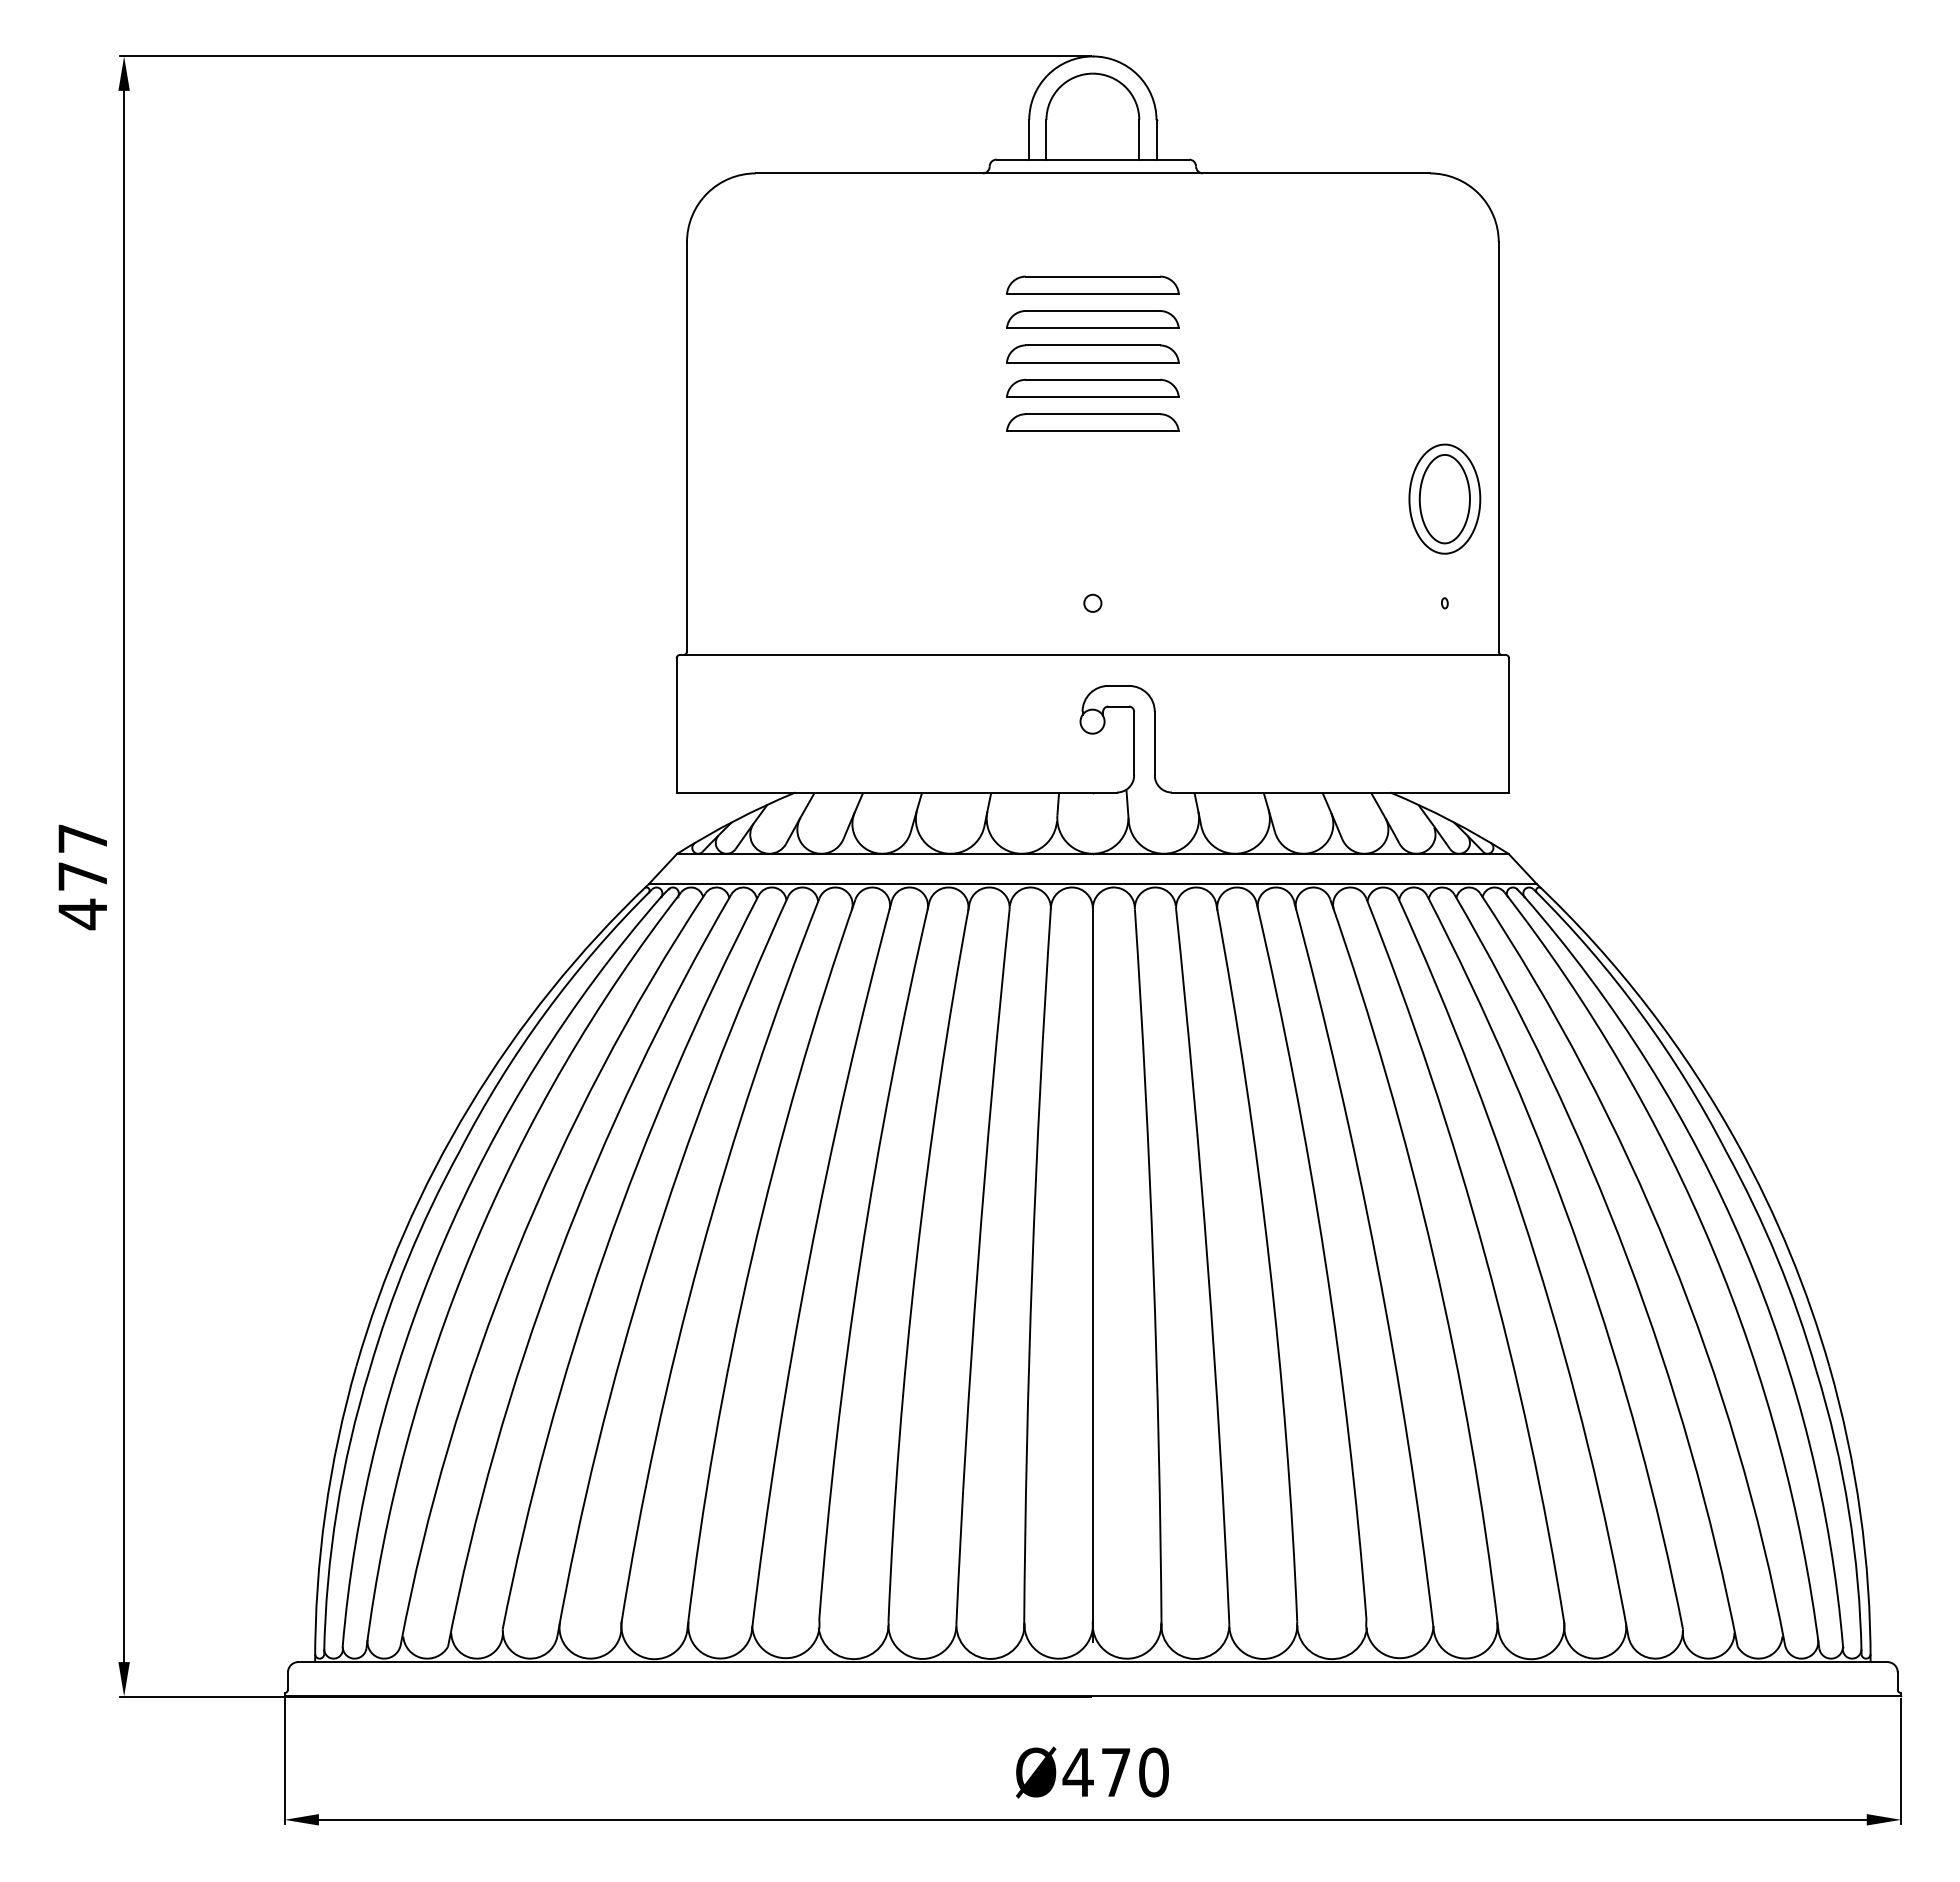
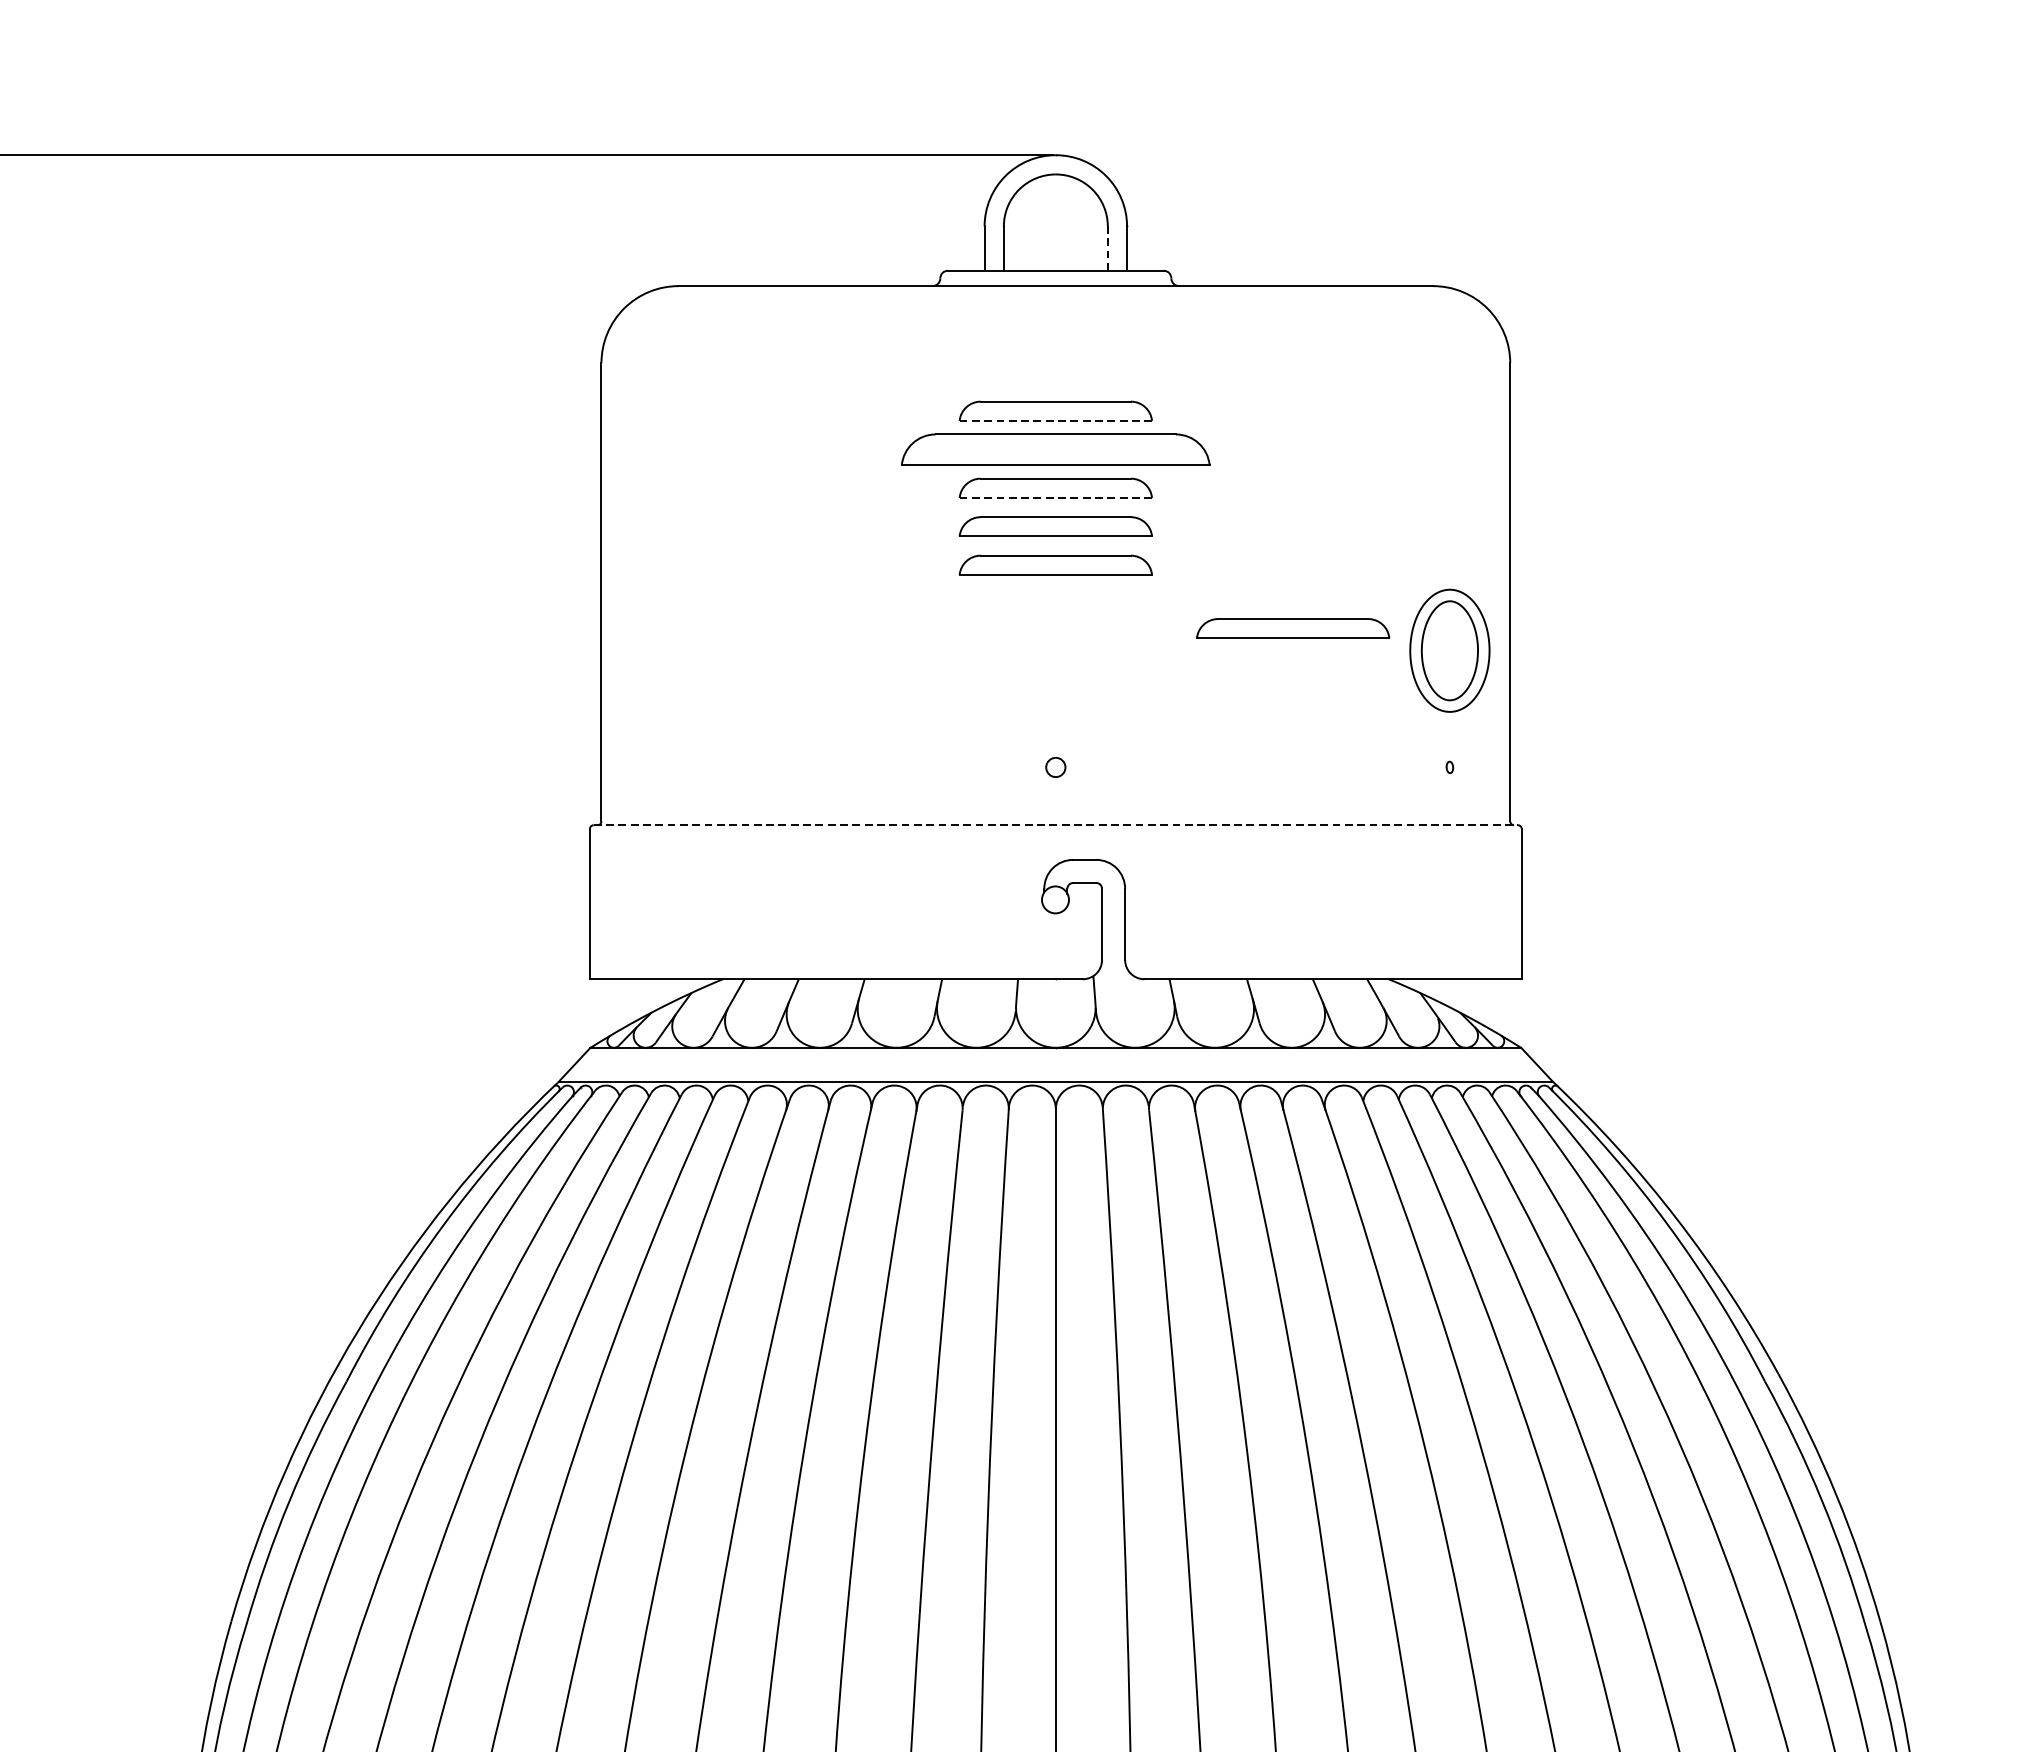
line: (1139, 139) -> (1108, 248), solid -> dashed
line: (1092, 293) -> (1055, 420), solid -> dashed
part: (1092, 319) -> (1055, 449), size x1.6
line: (1092, 362) -> (1055, 497), solid -> dashed
part: (1304, 478) -> (1292, 627), added
line: (1092, 654) -> (1055, 824), solid -> dashed

